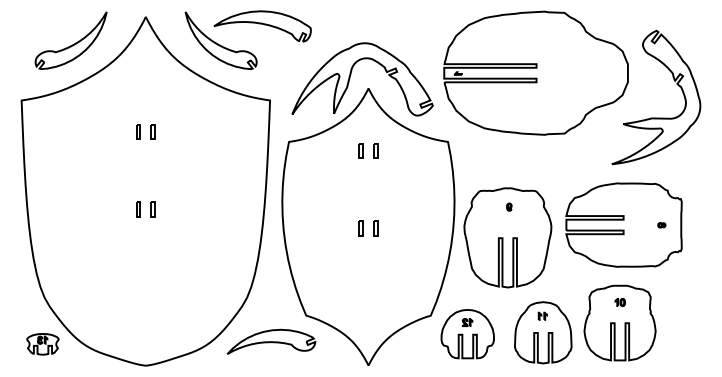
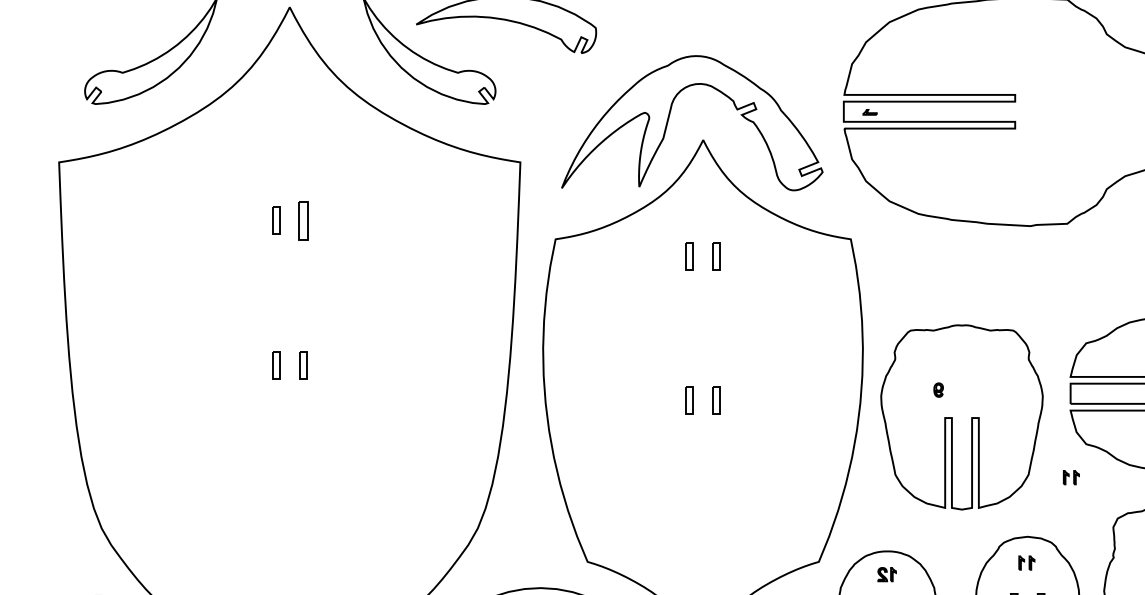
part: (152, 131) -> (302, 219), size x1.4
part: (509, 206) -> (938, 388), moved
part: (566, 269) -> (1070, 476), added

